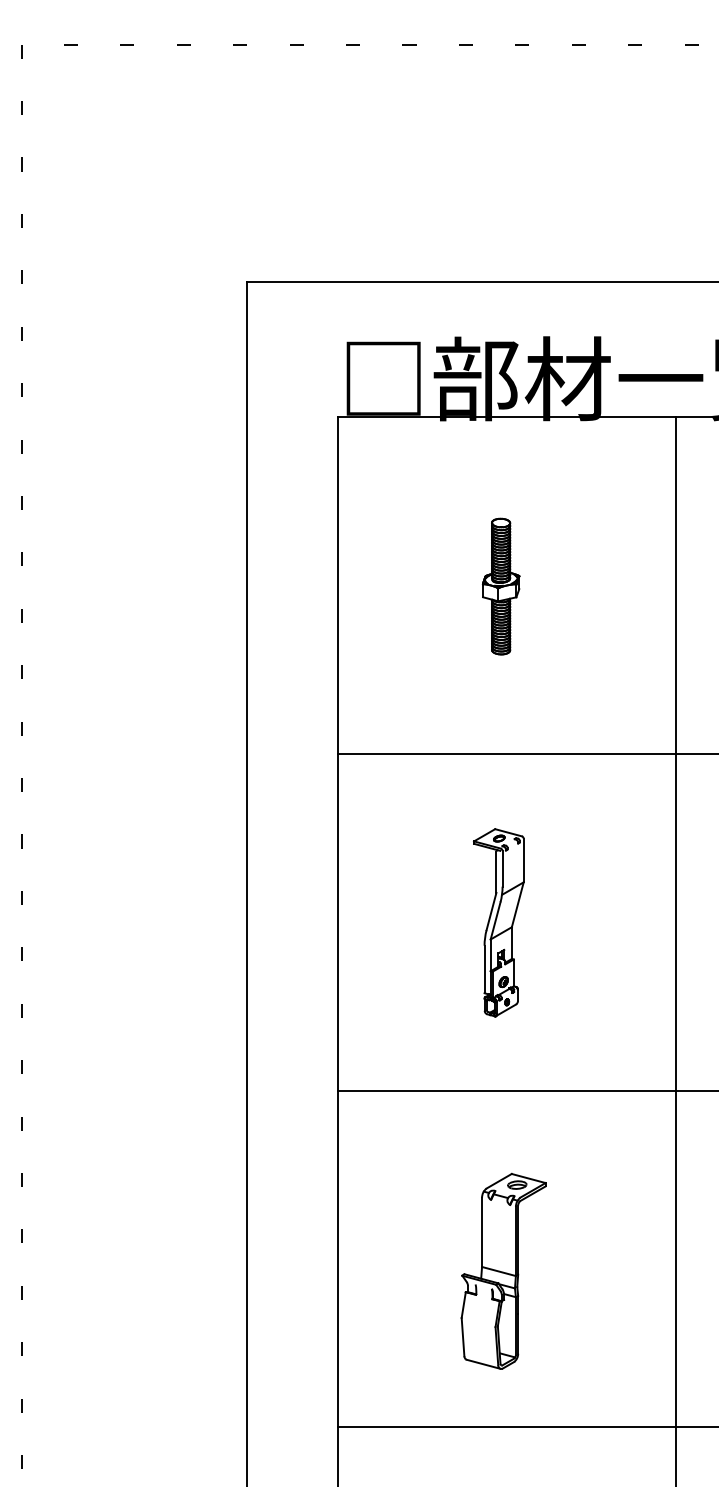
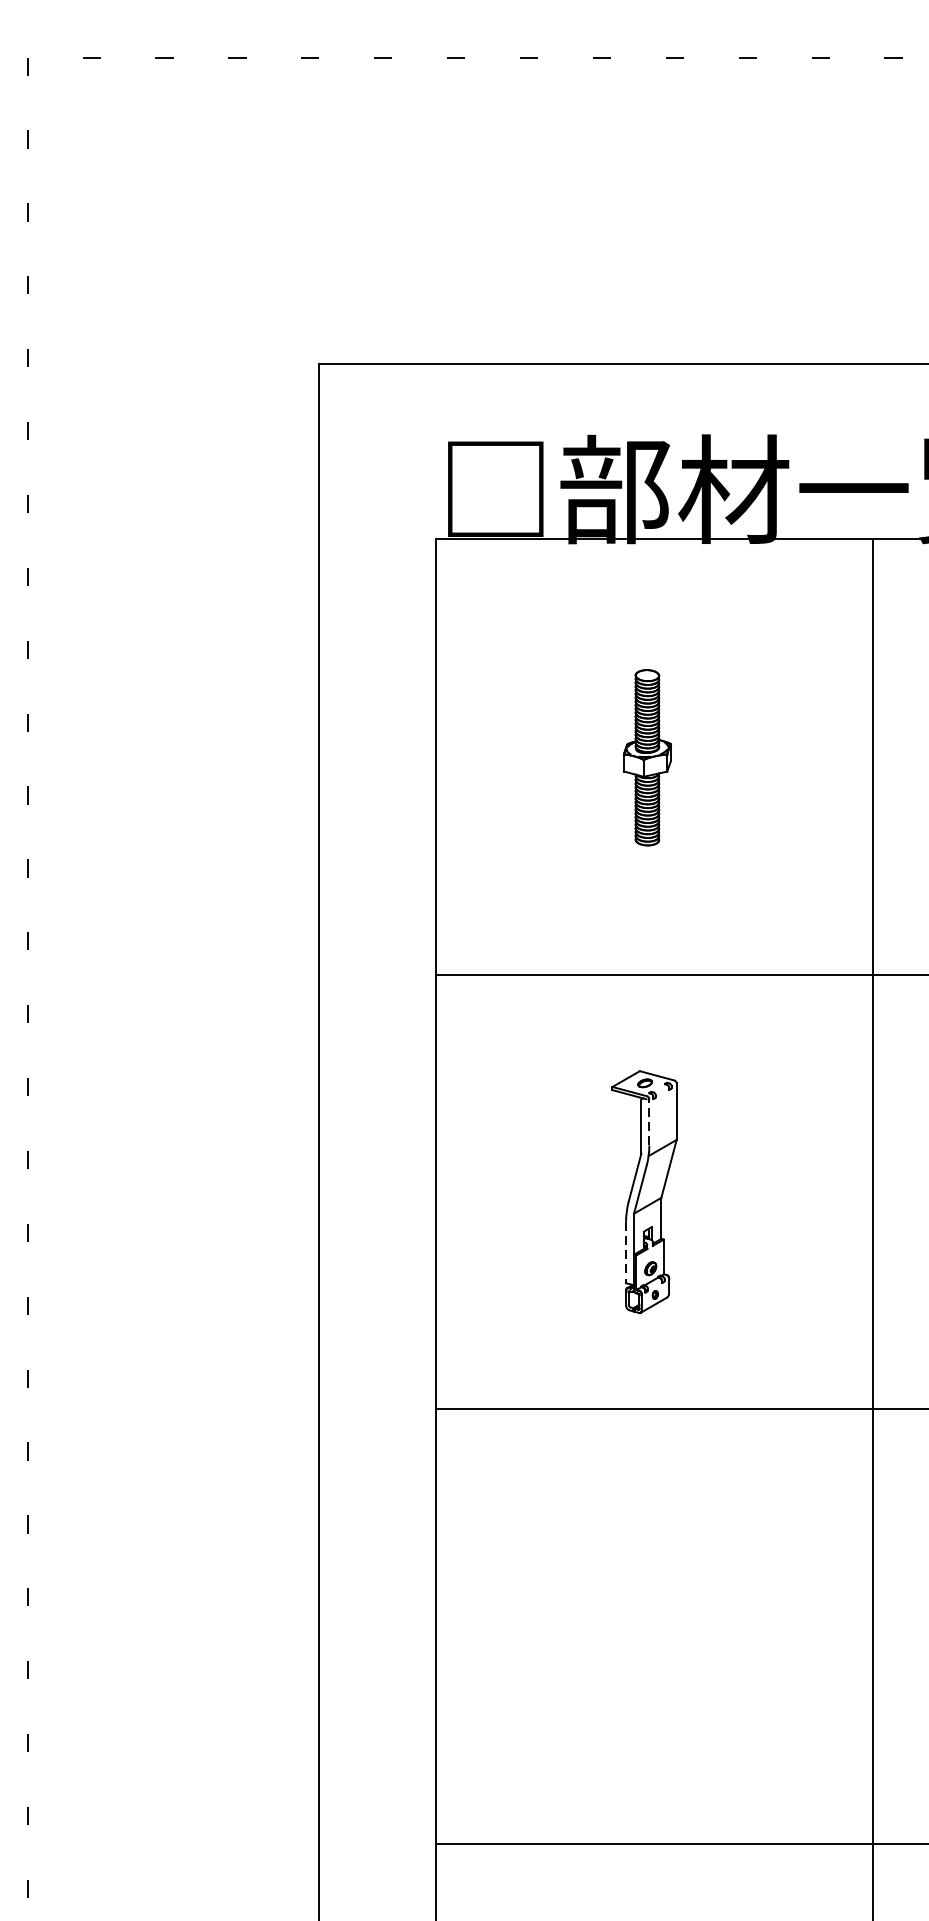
line: (502, 868) -> (649, 1122), solid -> dashed
line: (484, 969) -> (626, 1252), solid -> dashed
part: (503, 1270) -> (650, 1641), removed

